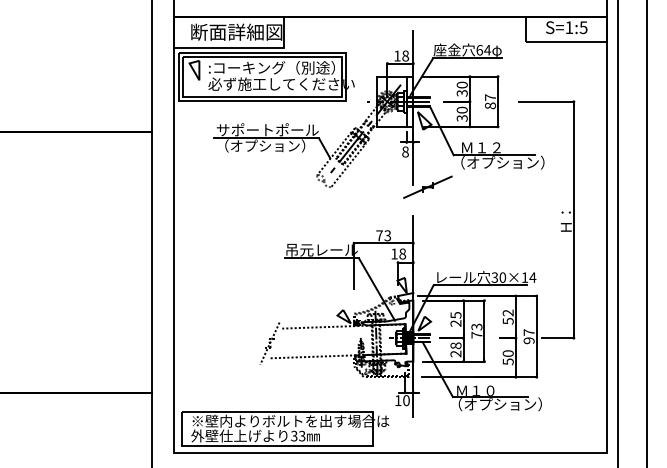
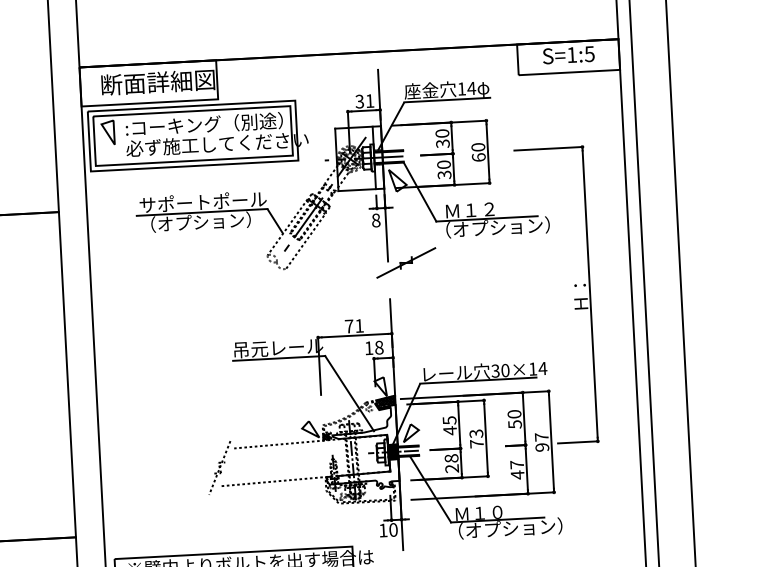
text: (479, 49) -> (461, 88), 64 -> 14
text: (401, 55) -> (364, 100), 18 -> 31
text: (490, 101) -> (478, 152), 87 -> 60
text: (387, 235) -> (359, 325), 73 -> 71
hatch: (405, 297) -> (385, 401), added
text: (507, 312) -> (513, 413), 52 -> 50
text: (455, 323) -> (449, 430), 25 -> 45
text: (507, 357) -> (516, 469), 50 -> 47

